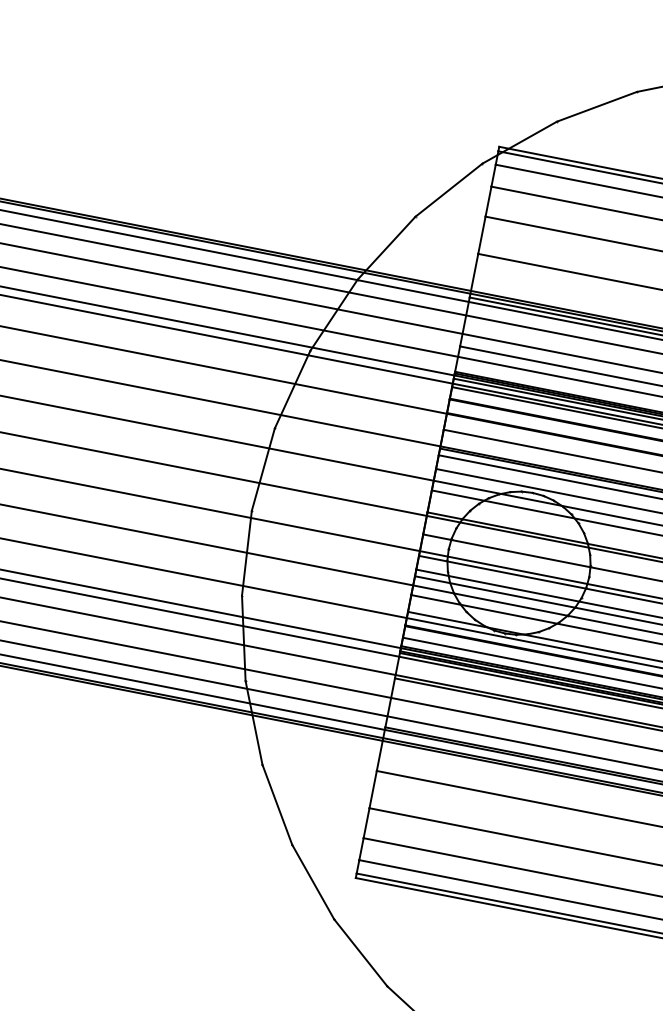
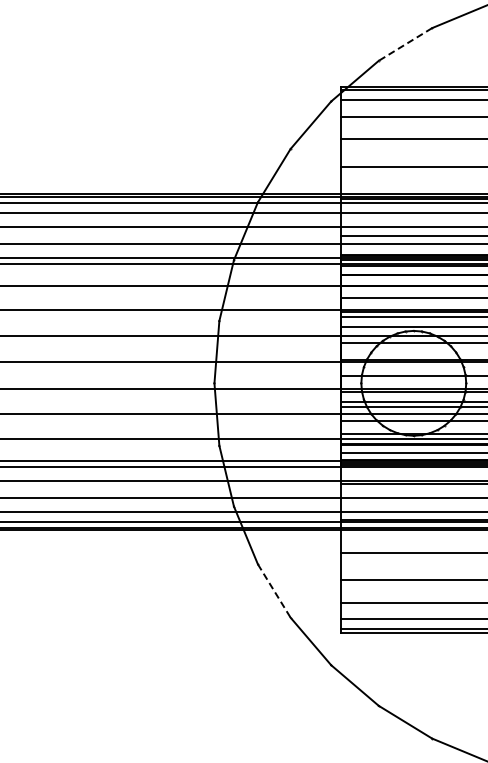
line: (597, 106) -> (405, 44), solid -> dashed
line: (277, 805) -> (274, 591), solid -> dashed

